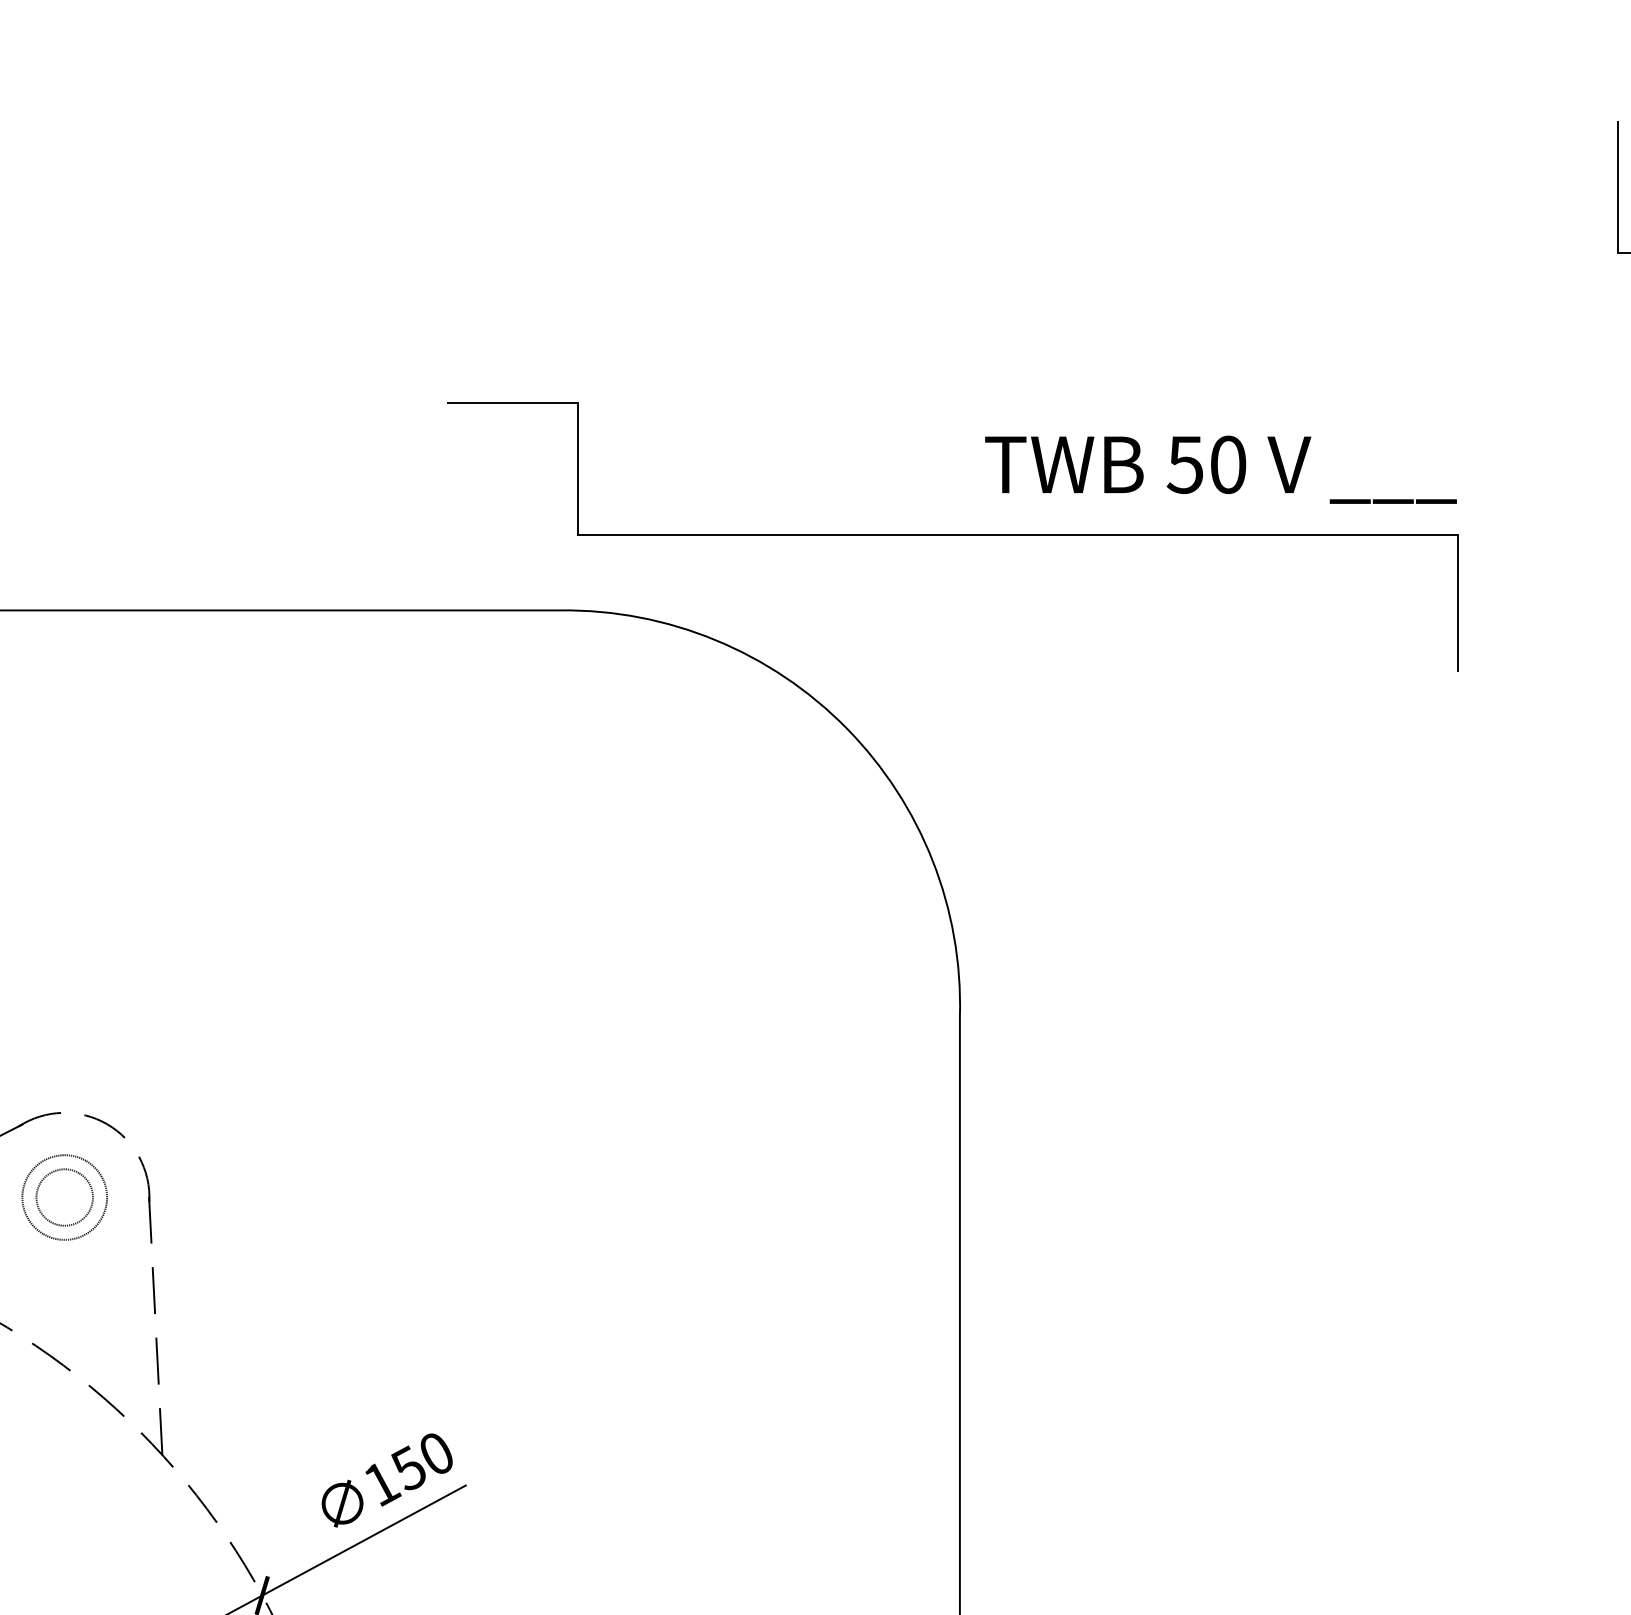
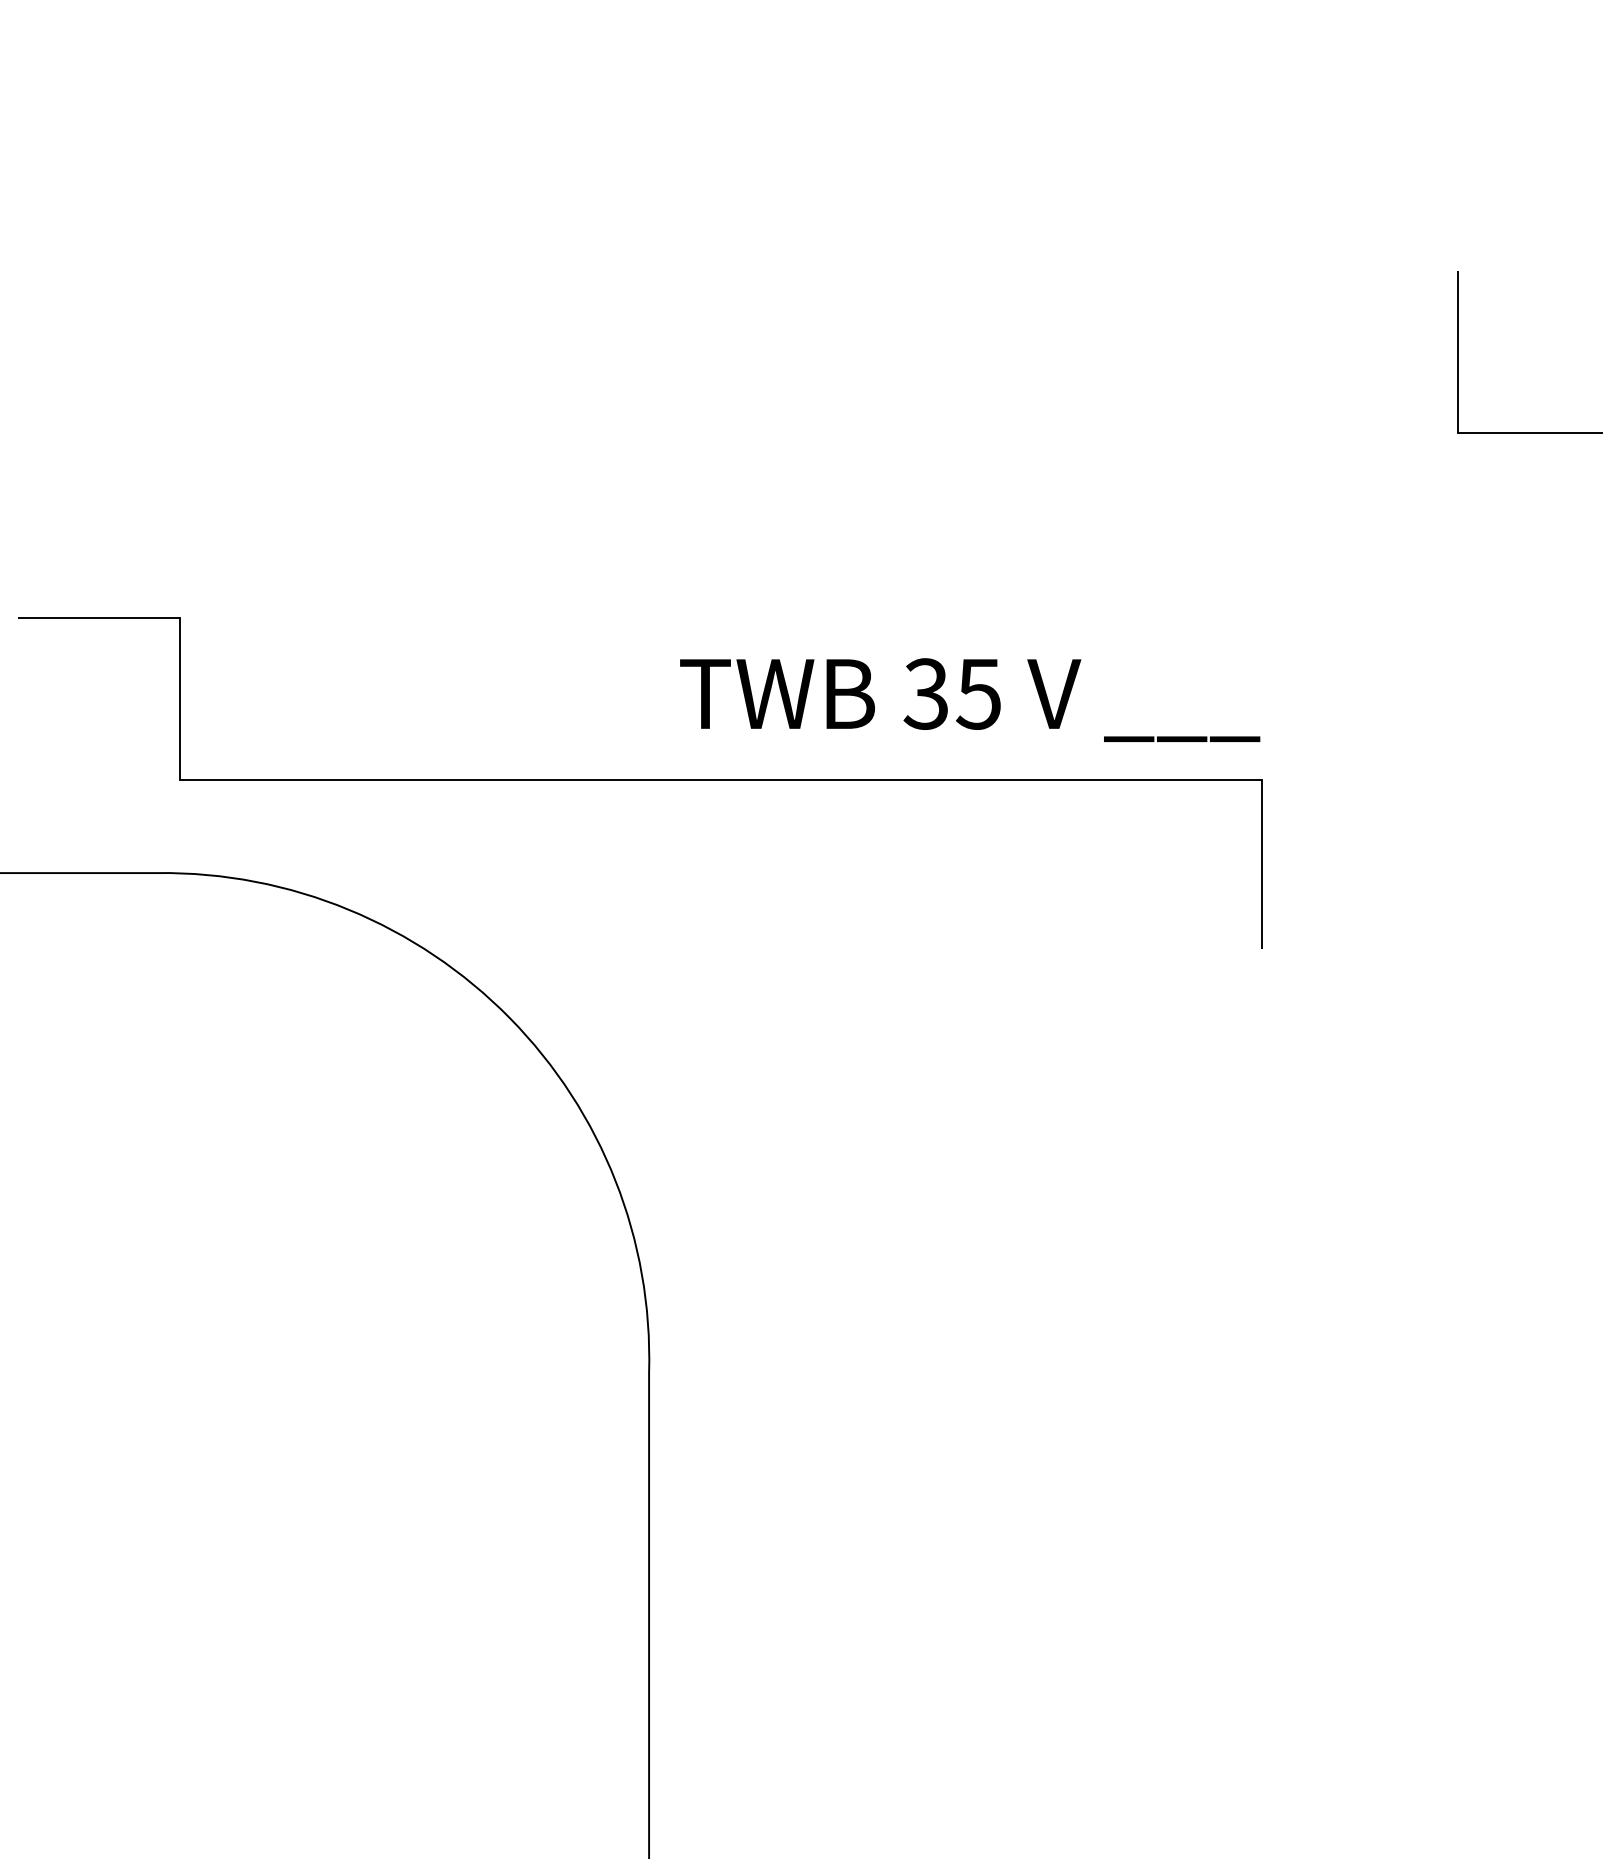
text: (1206, 464) -> (952, 693), 50 -> 35

